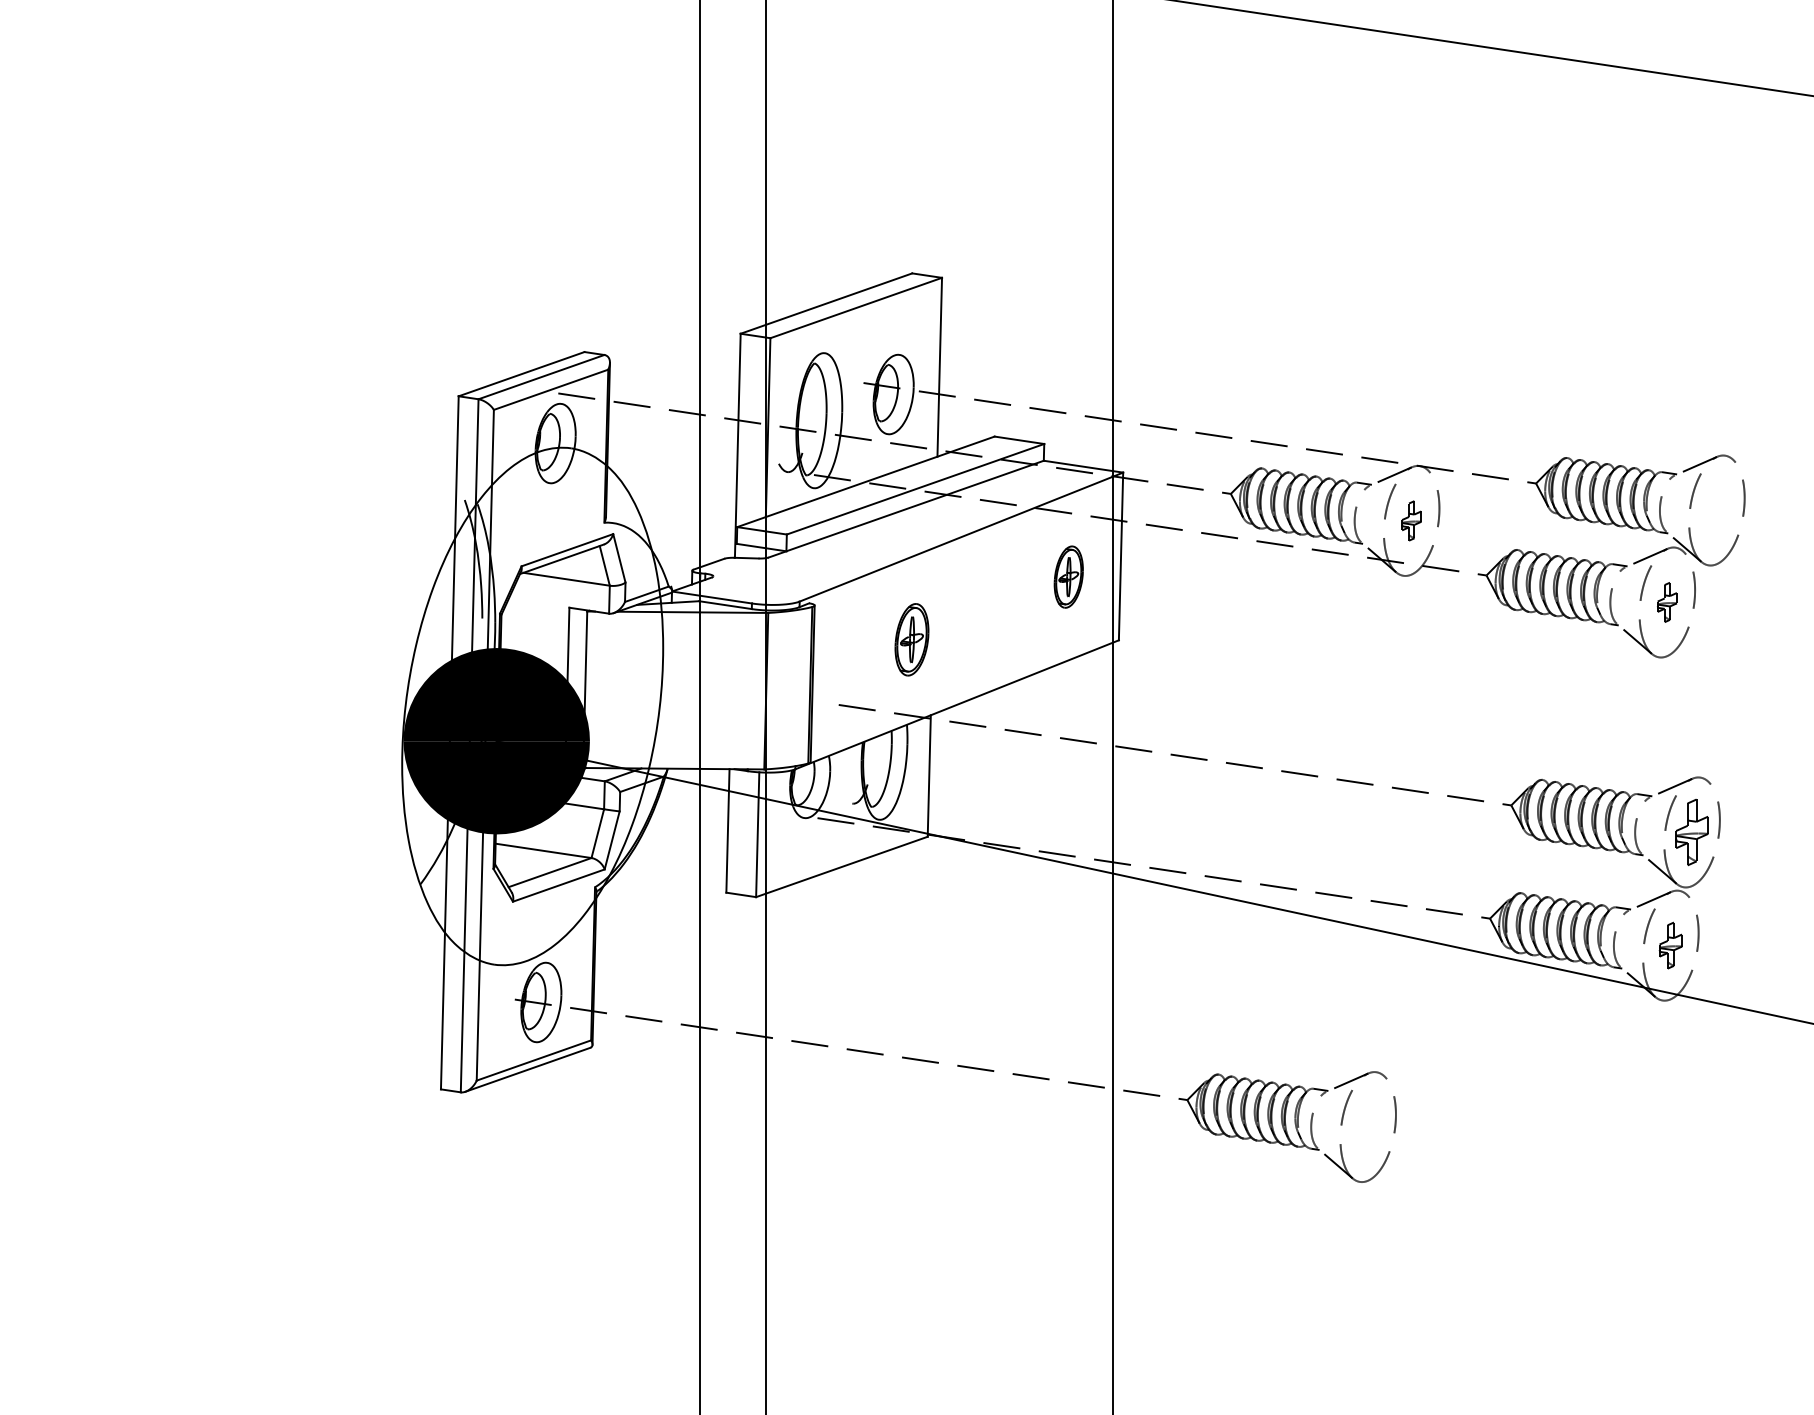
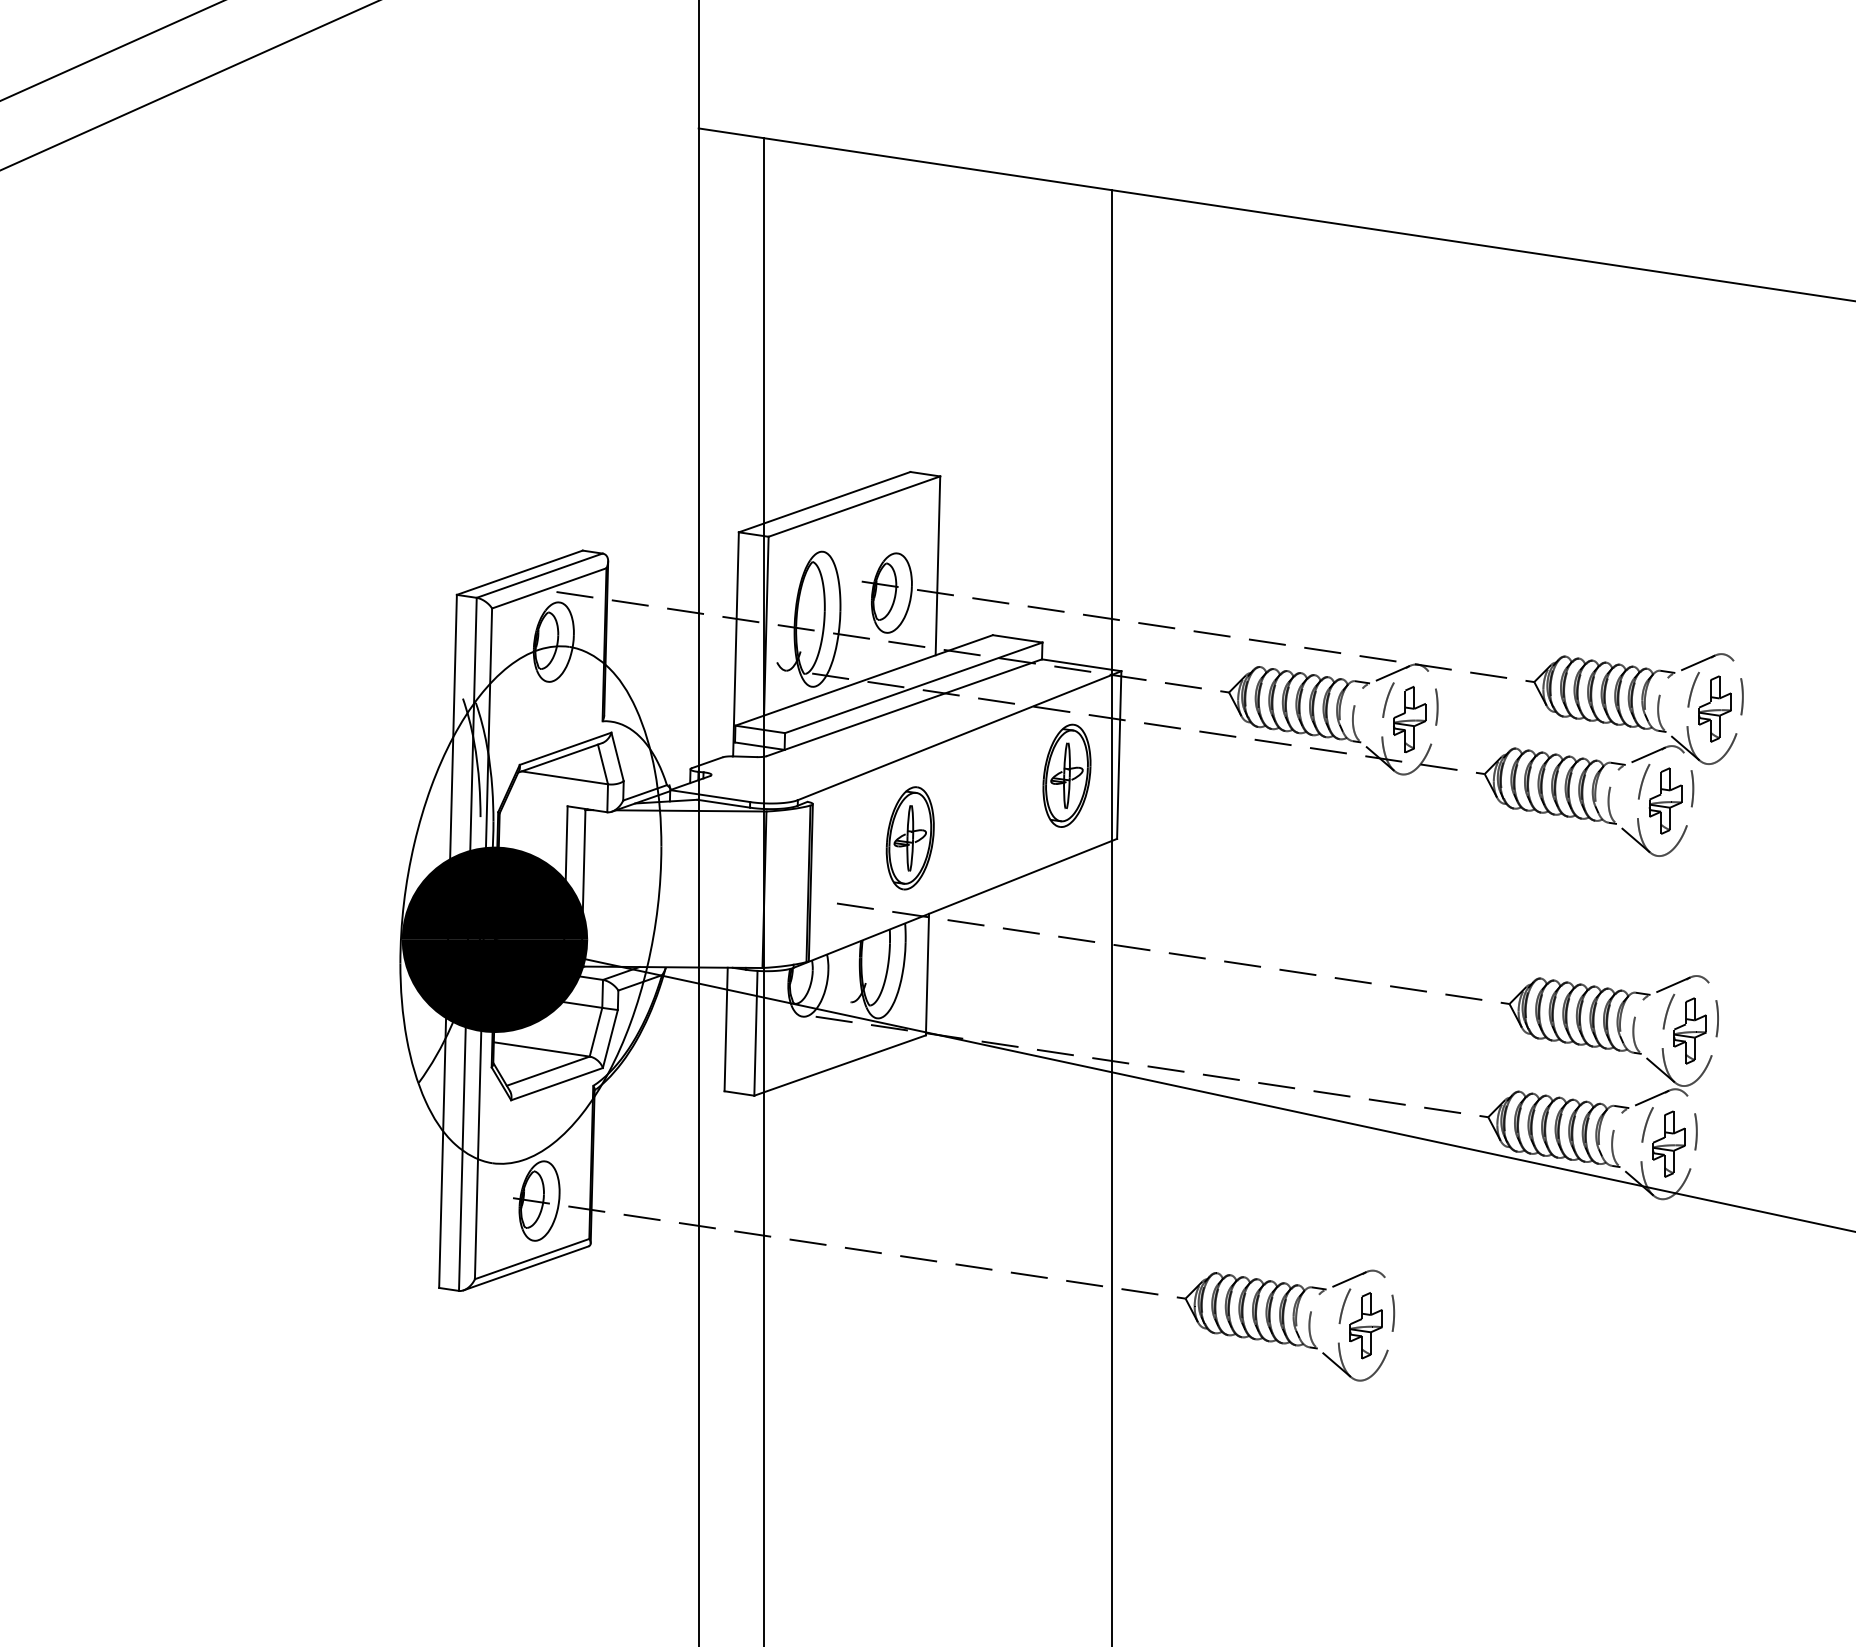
part: (1716, 509) -> (1714, 708), added
part: (1411, 520) -> (1409, 719), size x1.67
part: (1068, 576) -> (1066, 775), size x1.67
part: (1667, 601) -> (1665, 800), size x1.67
part: (911, 639) -> (909, 838), size x1.43
part: (1670, 944) -> (1668, 1143), size x1.43
part: (1367, 1126) -> (1365, 1325), added

